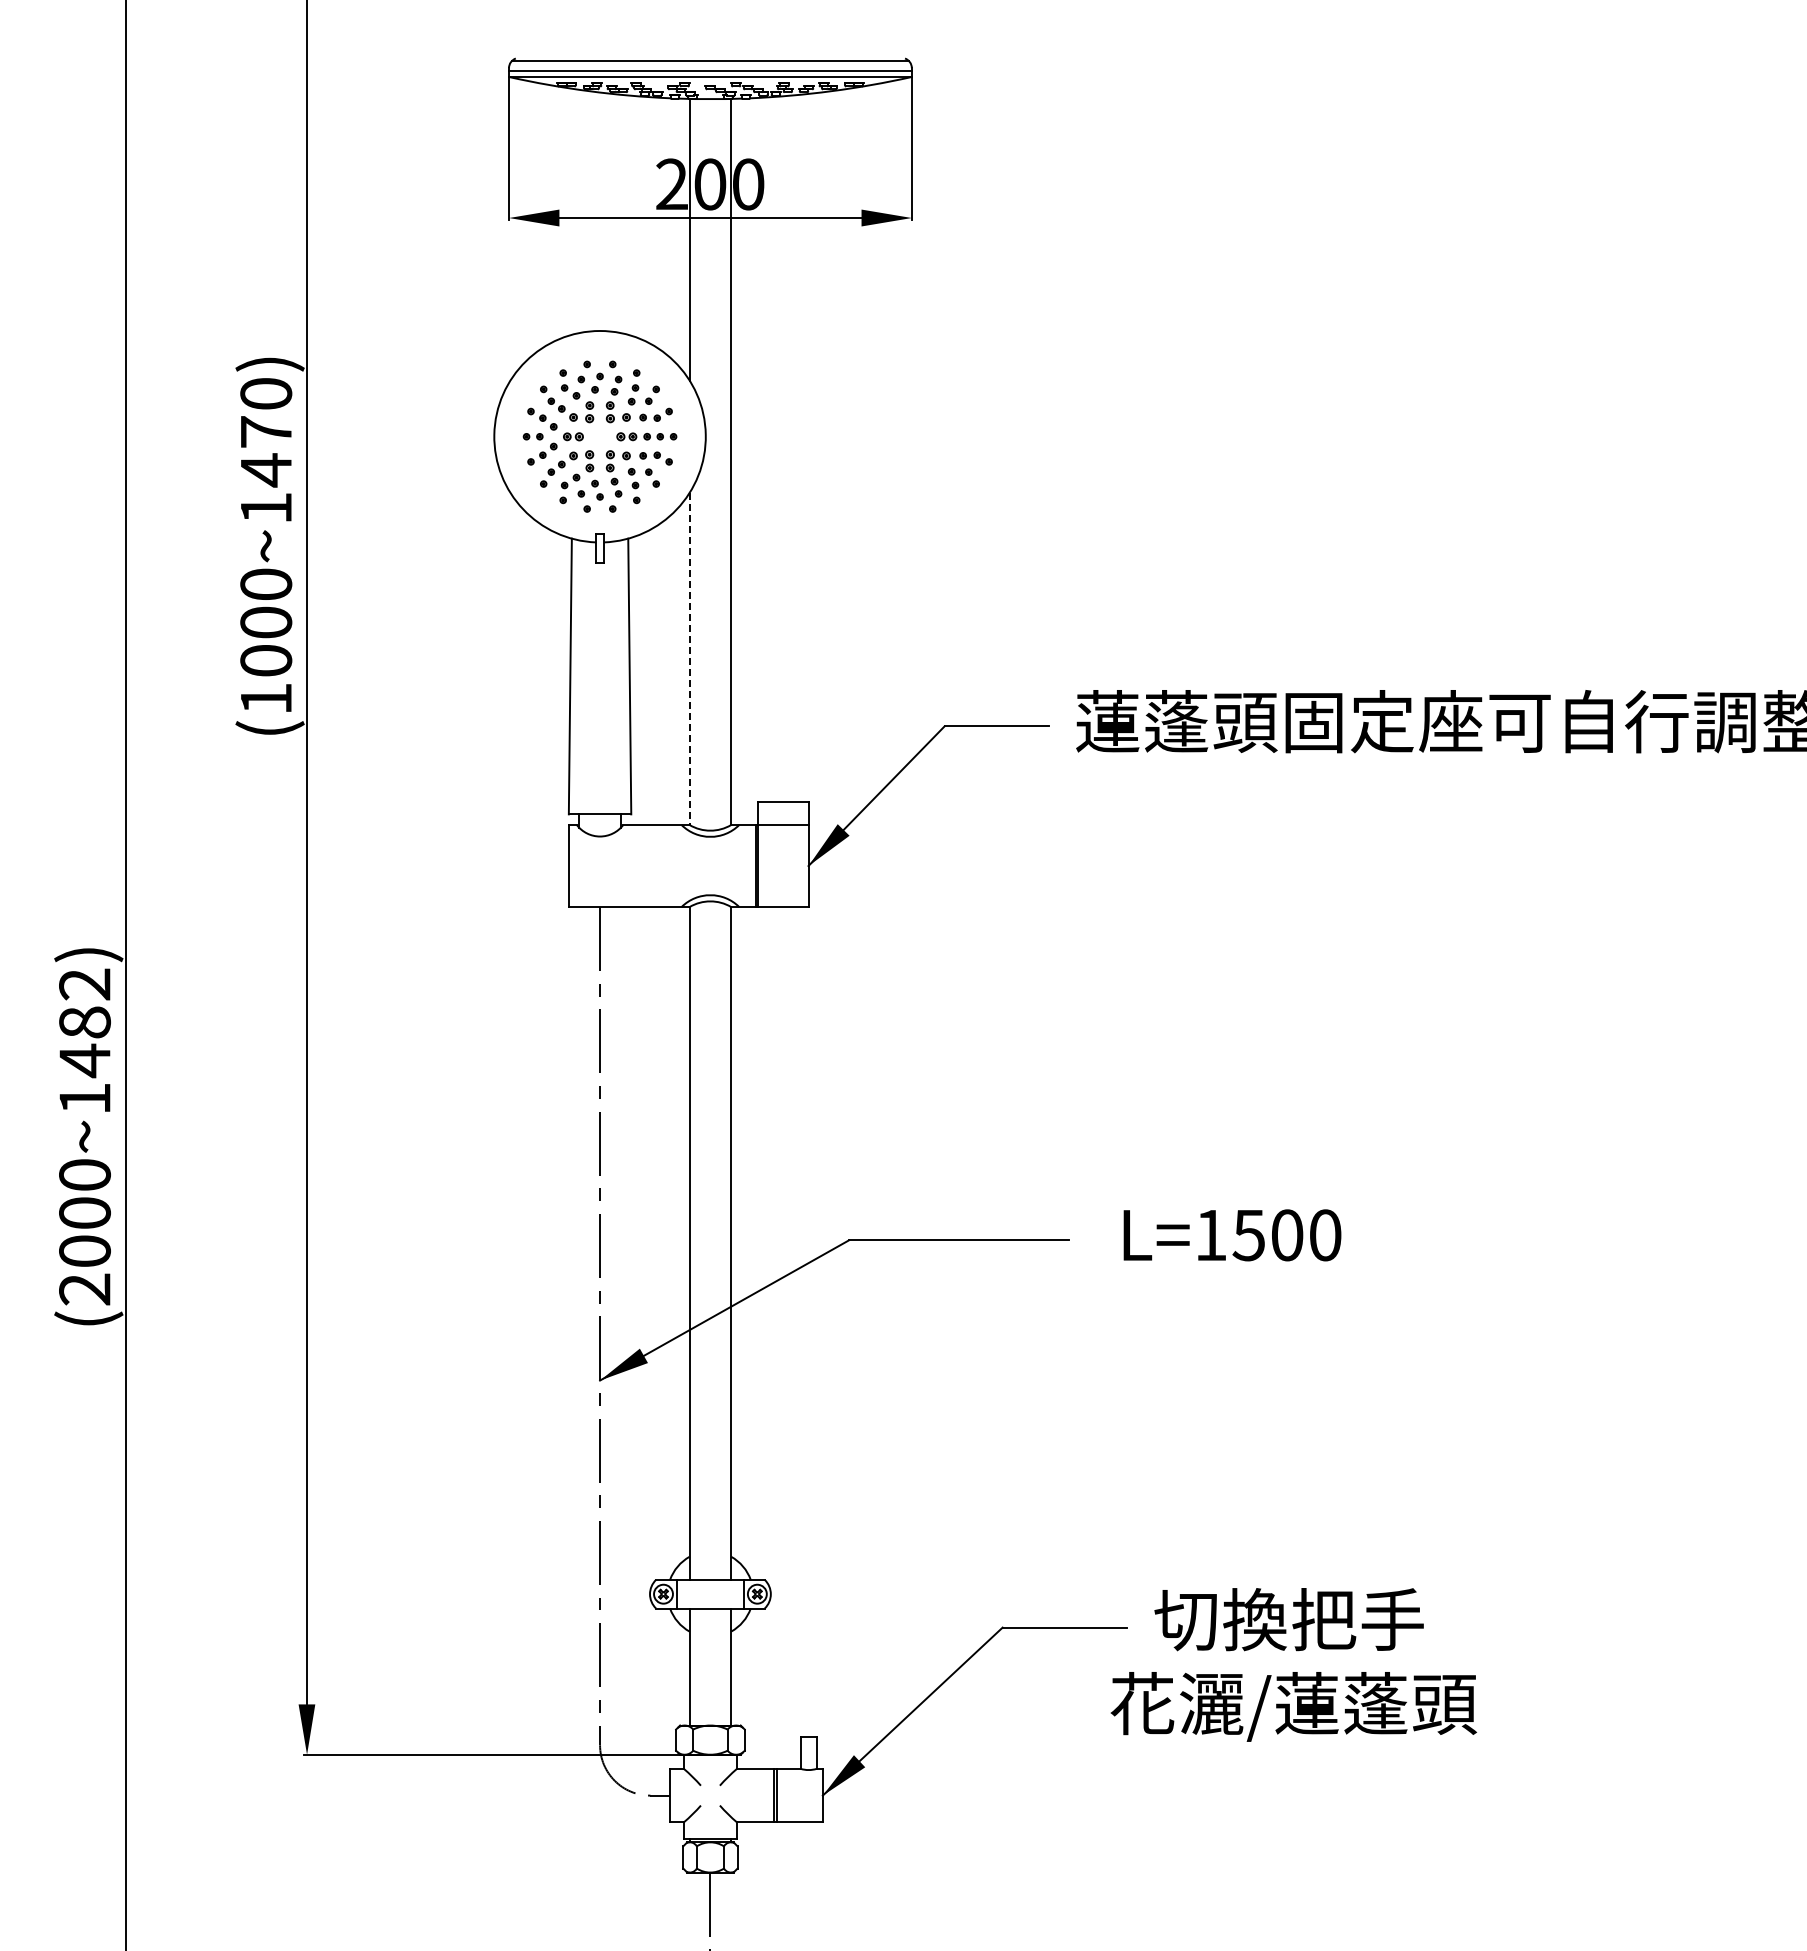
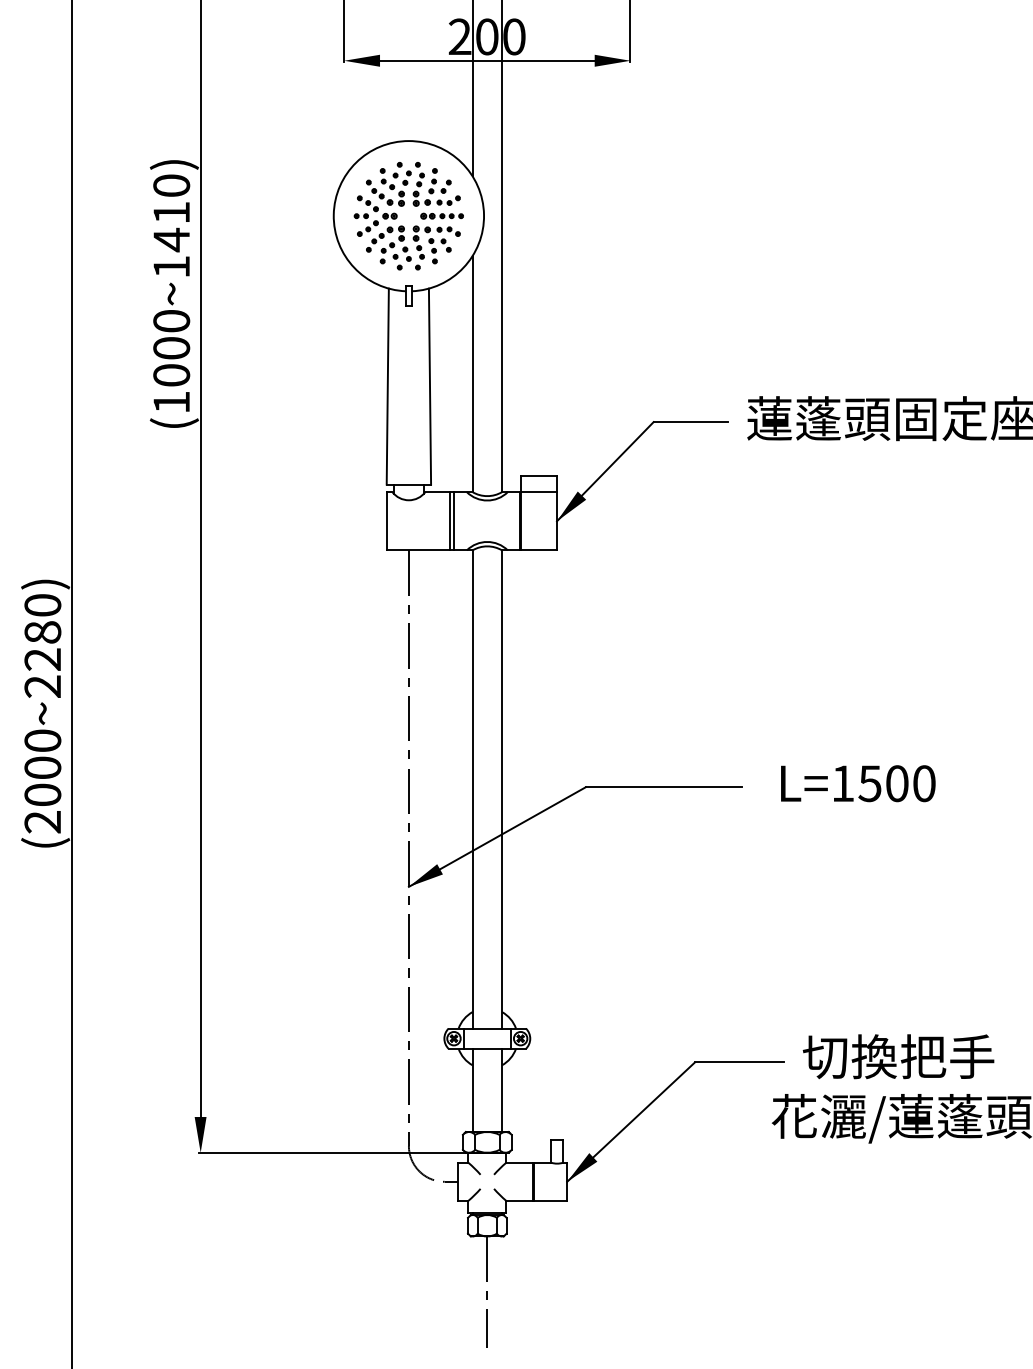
text: (266, 431) -> (171, 212), (1000~1470) -> (1000~1410)
line: (689, 659) -> (472, 374), dashed -> solid
line: (657, 866) -> (449, 521), added
line: (663, 866) -> (453, 521), added
text: (84, 1041) -> (42, 645), (2000~1482) -> (2000~2280)

